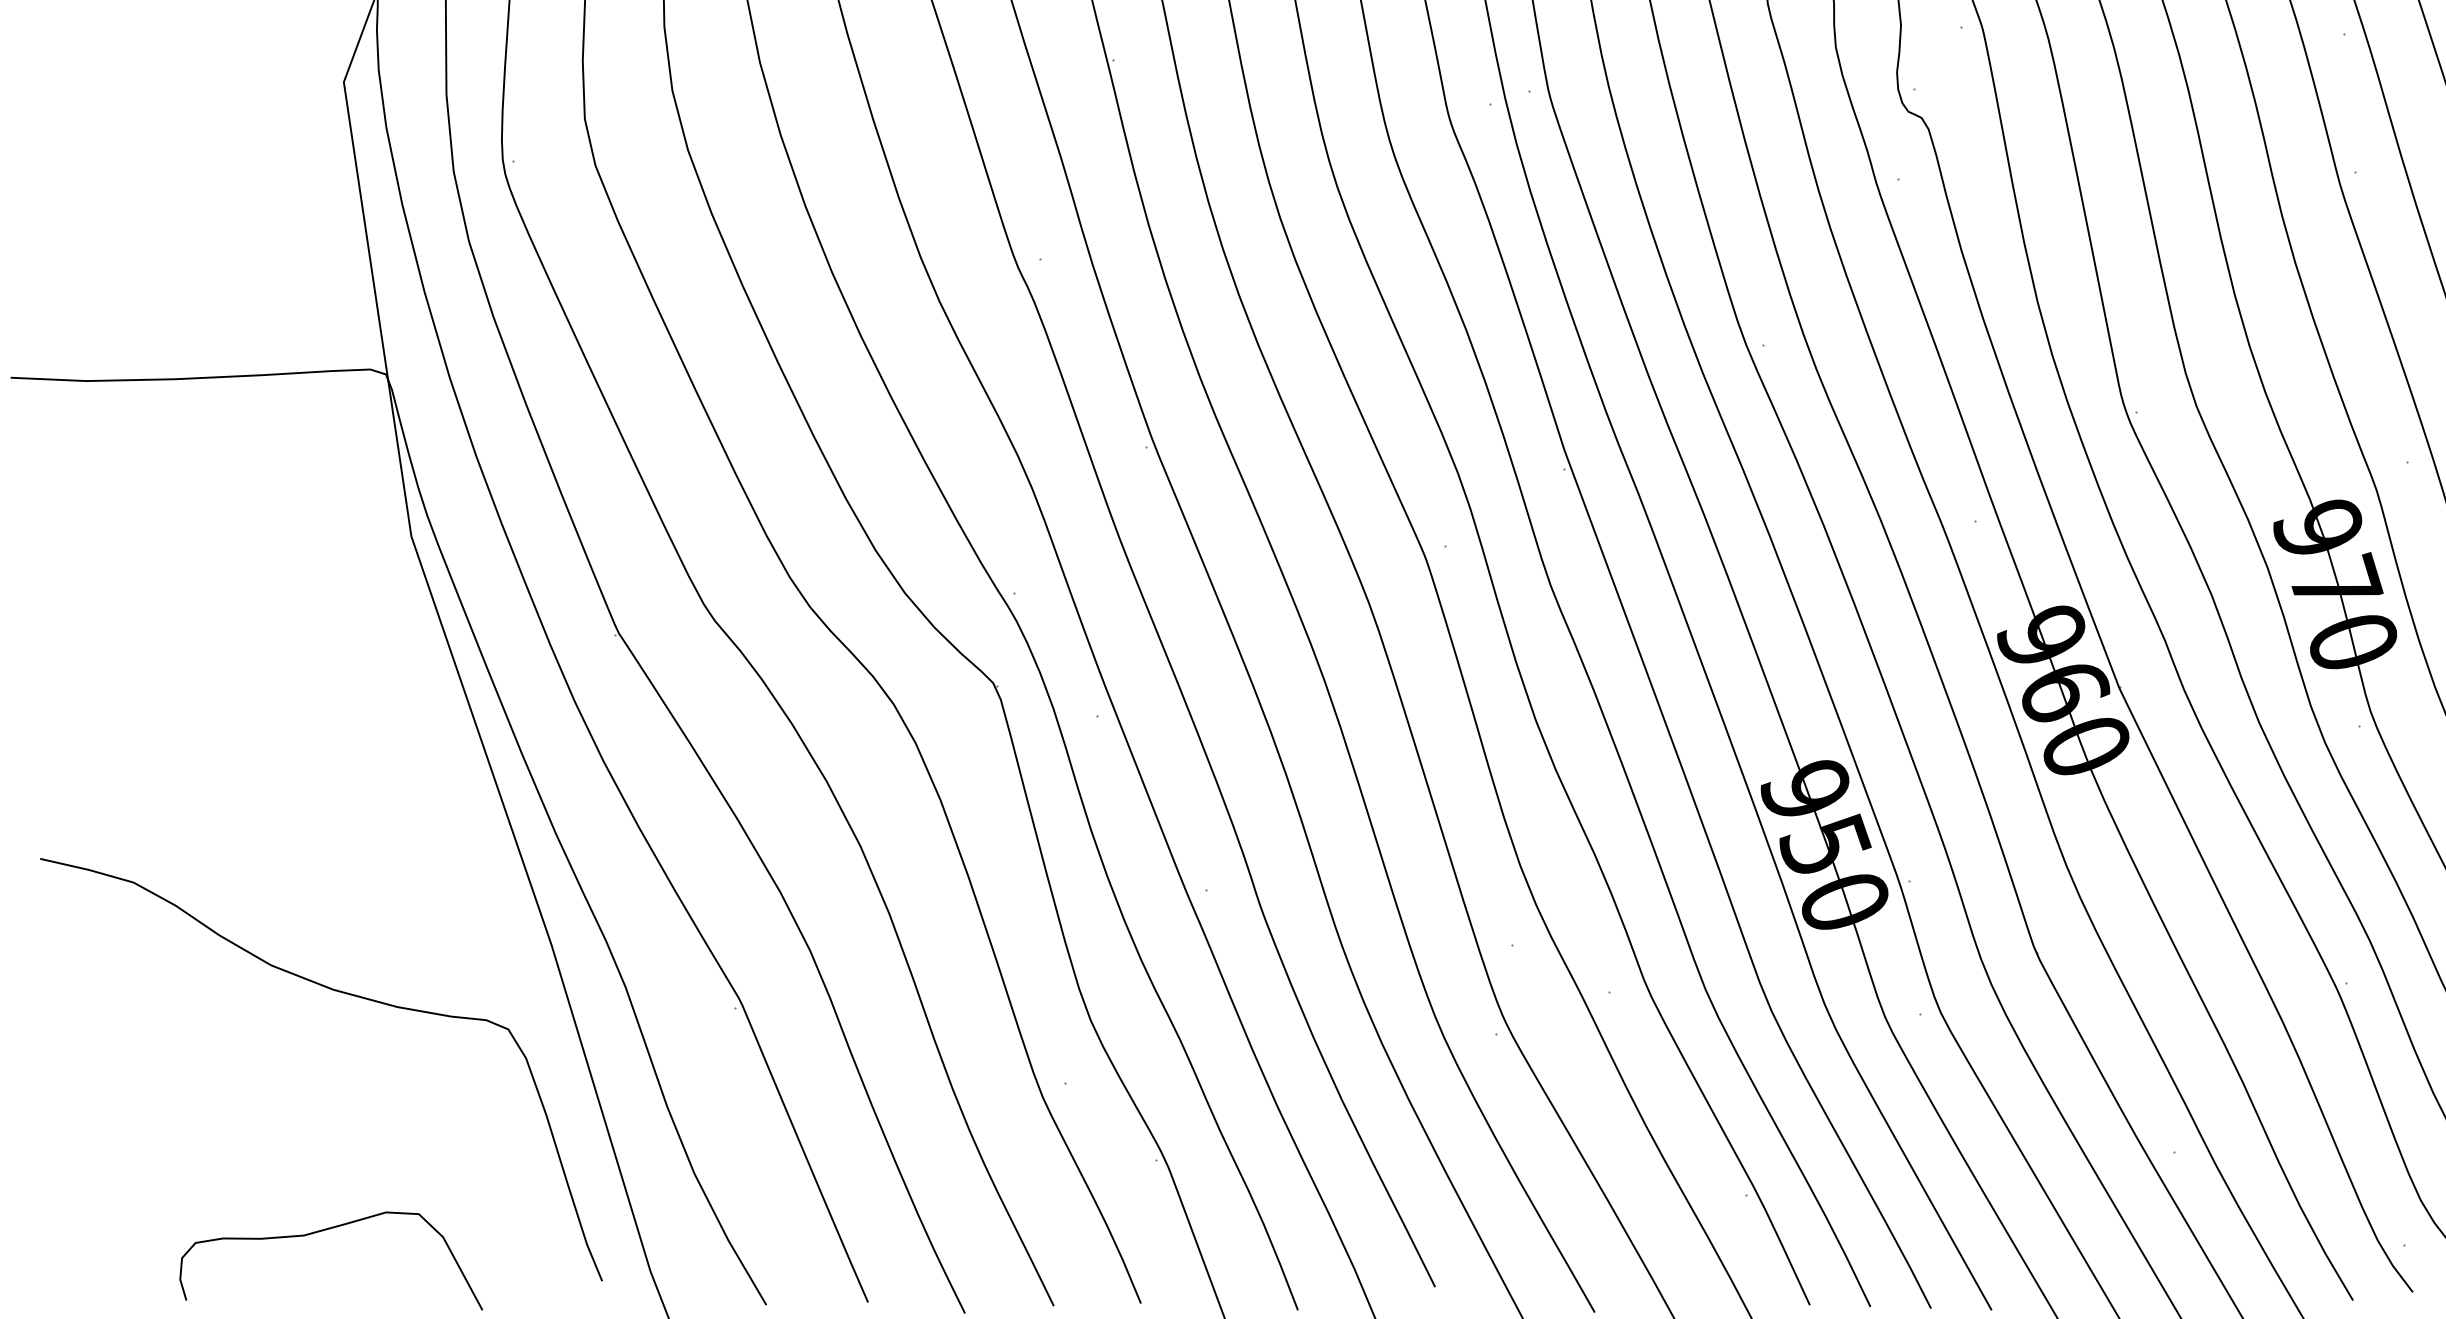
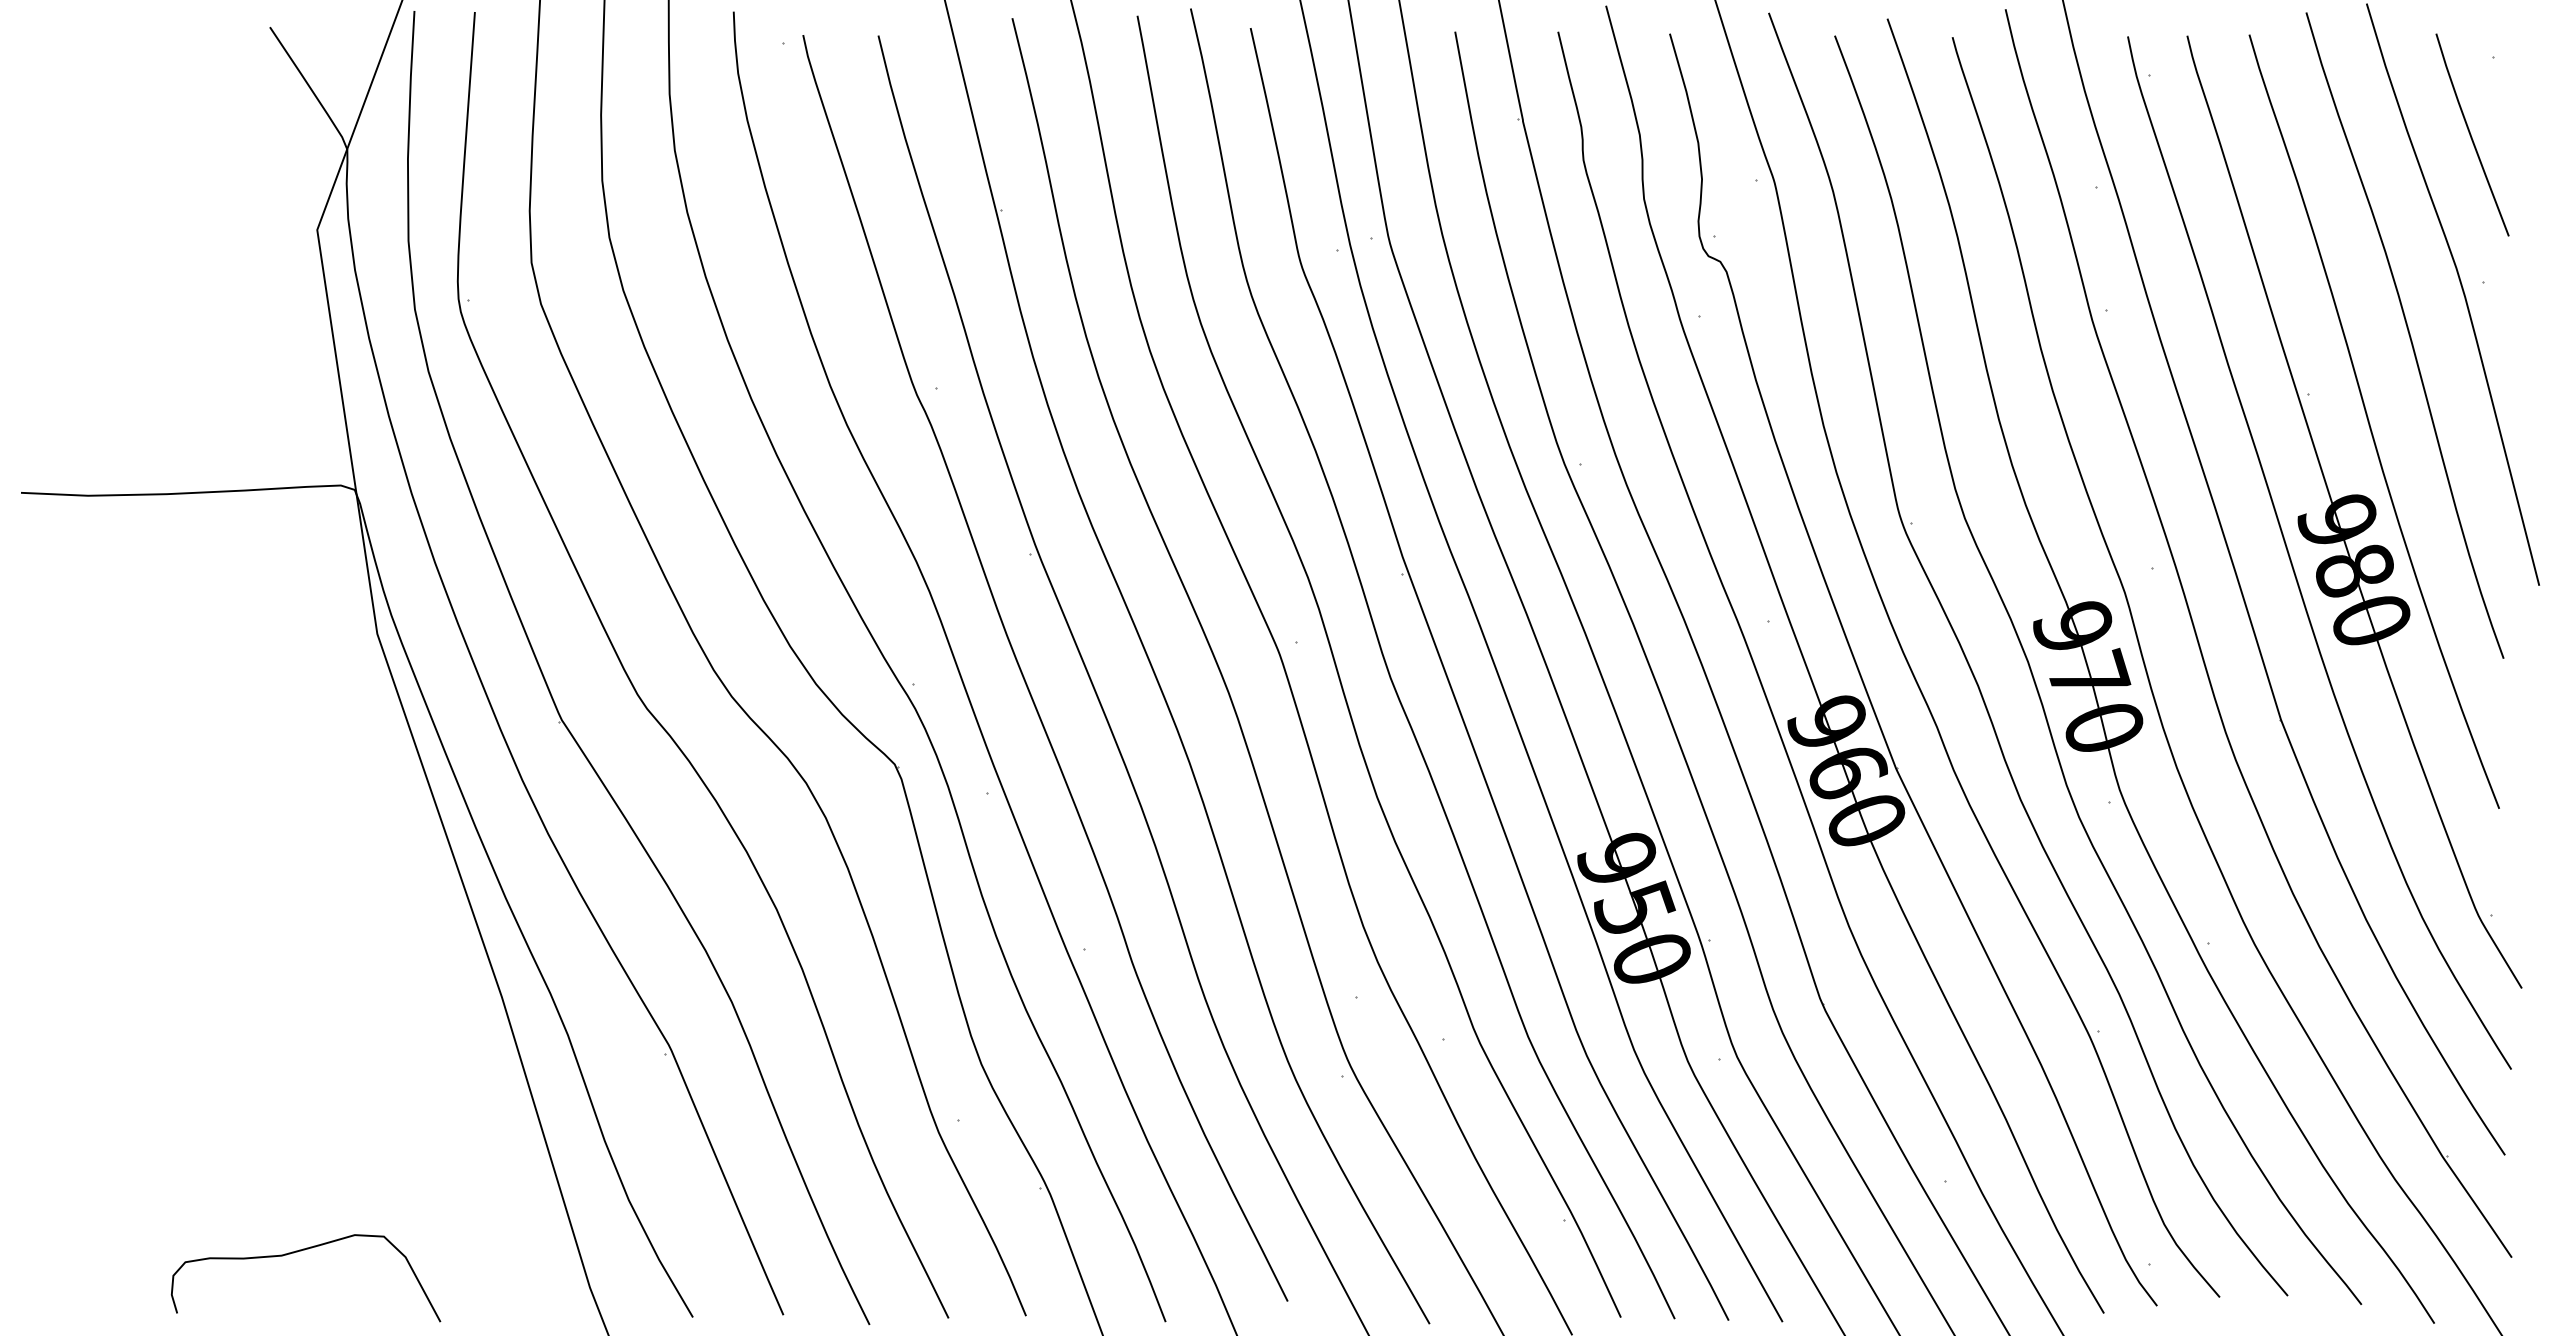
curve: (346, 994) -> (319, 1041), removed

